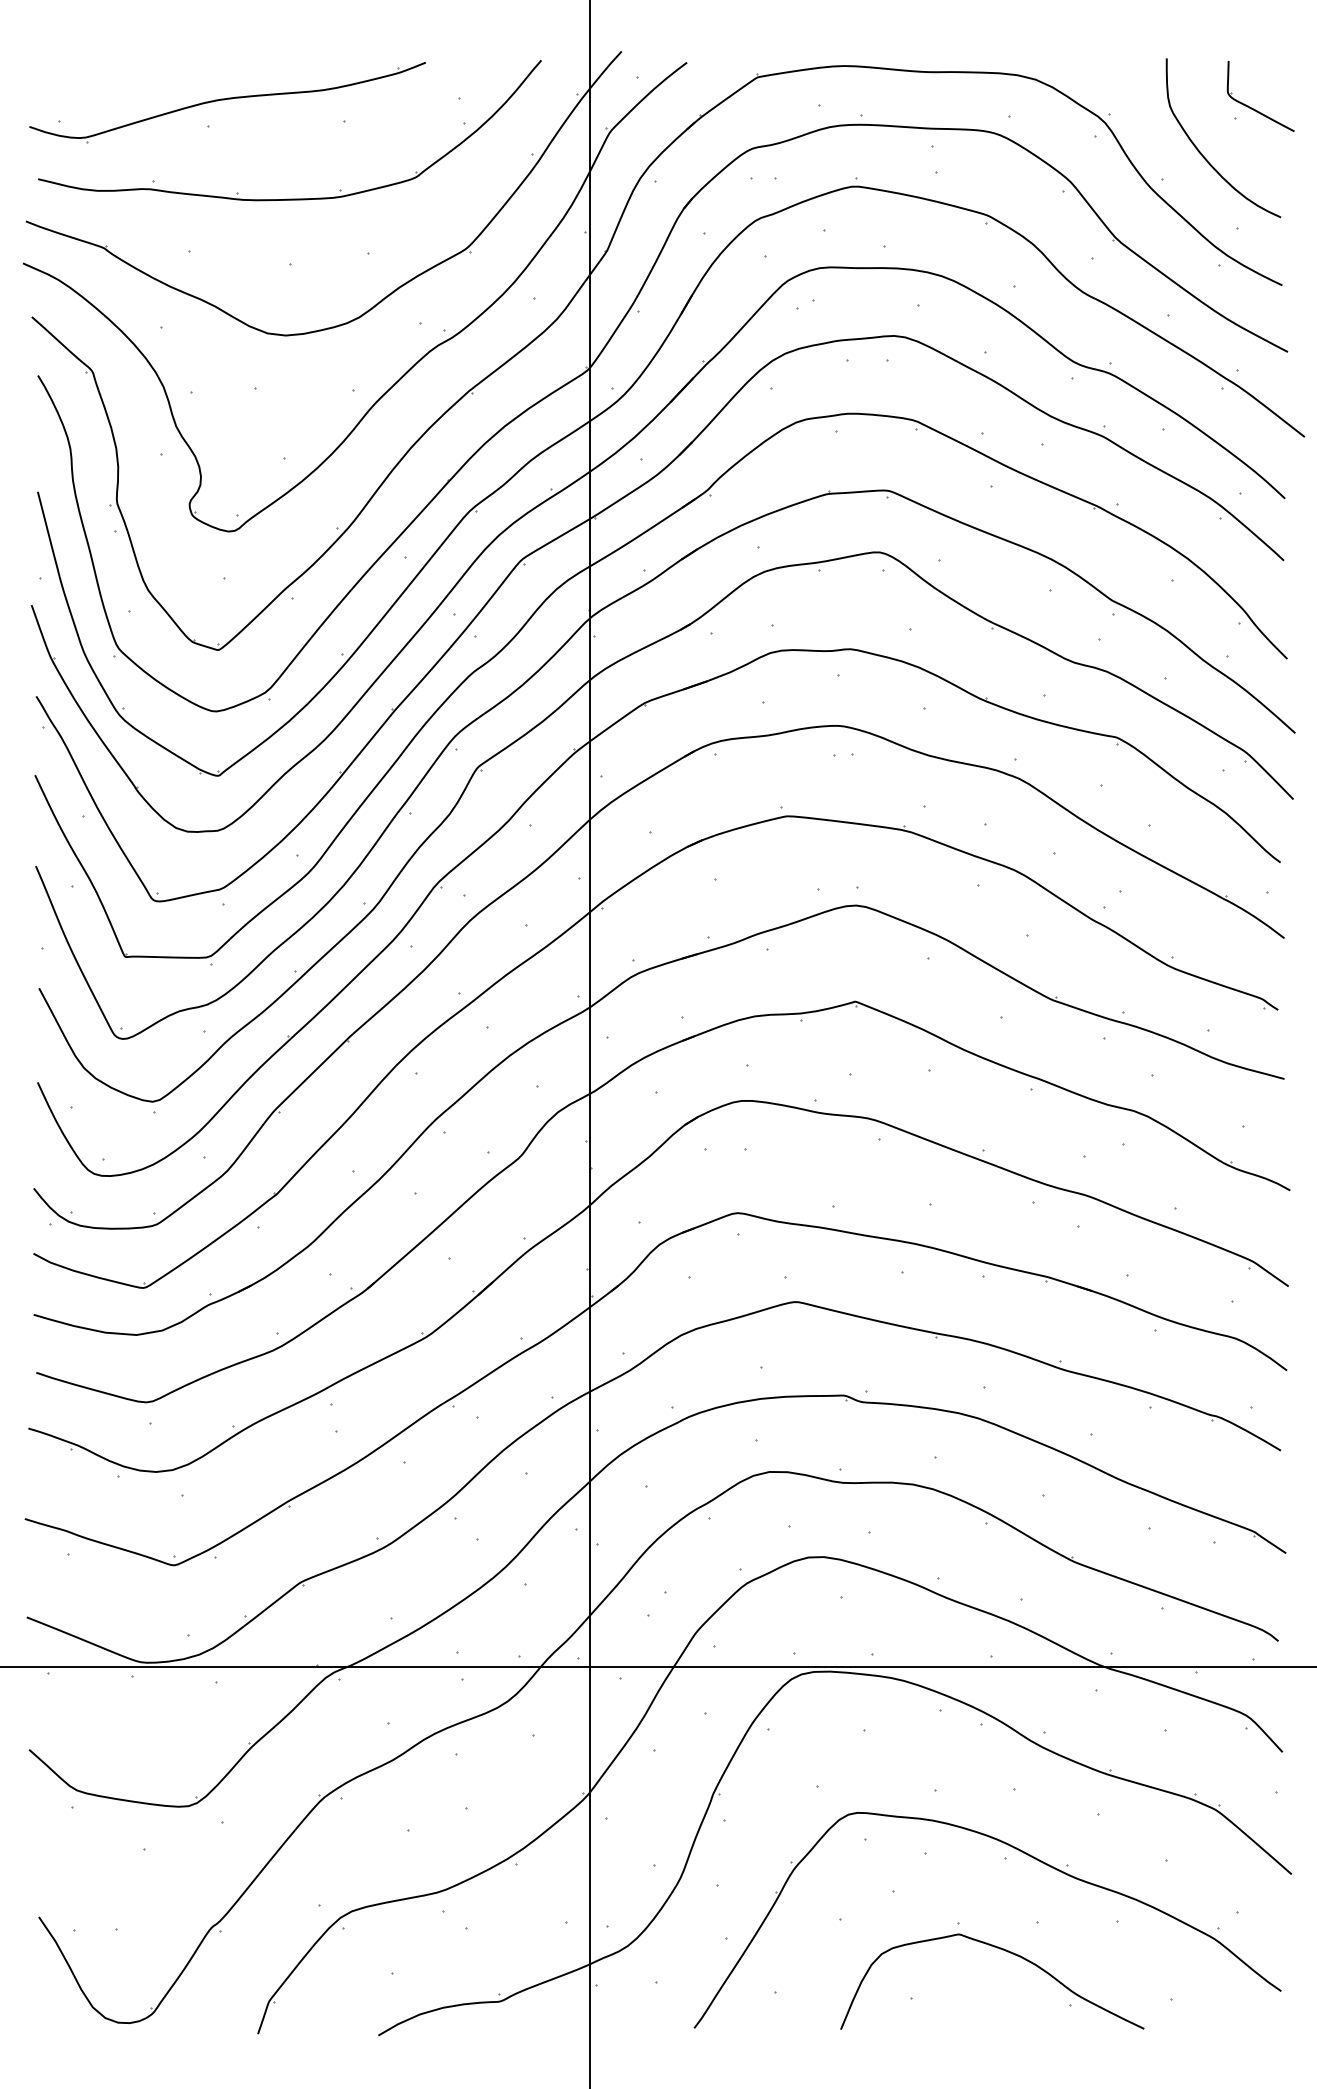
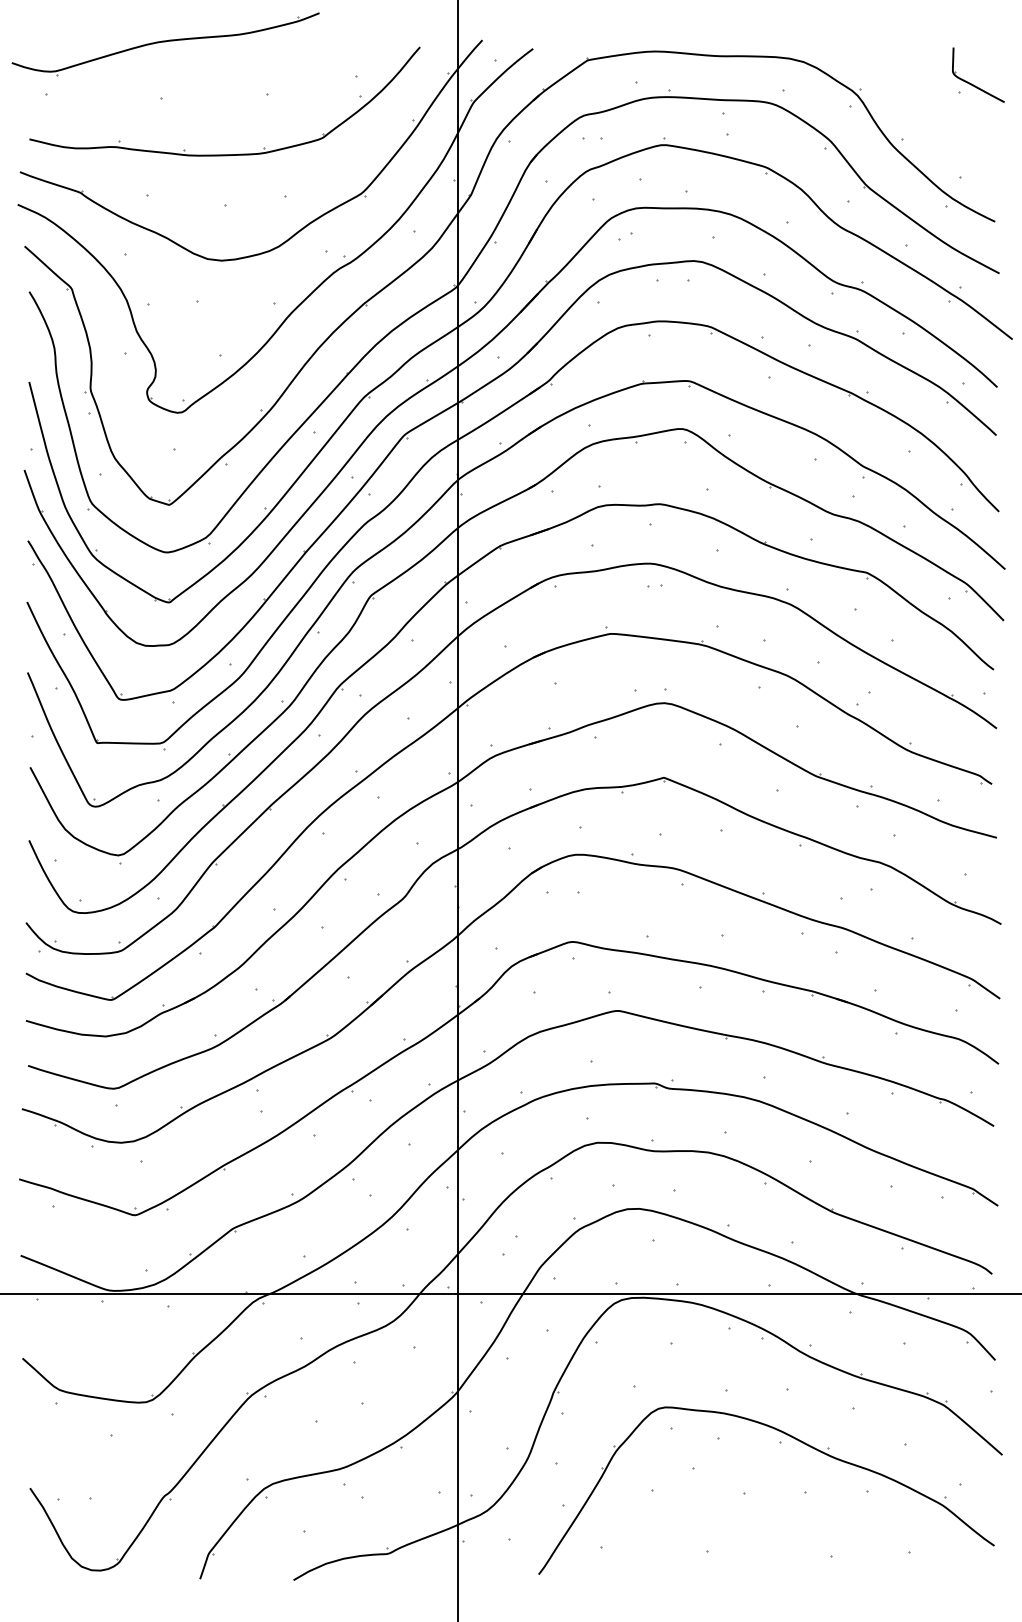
part: (227, 102) -> (165, 44), moved
curve: (1201, 152) -> (932, 118), removed
curve: (1002, 1950) -> (778, 1514), removed

